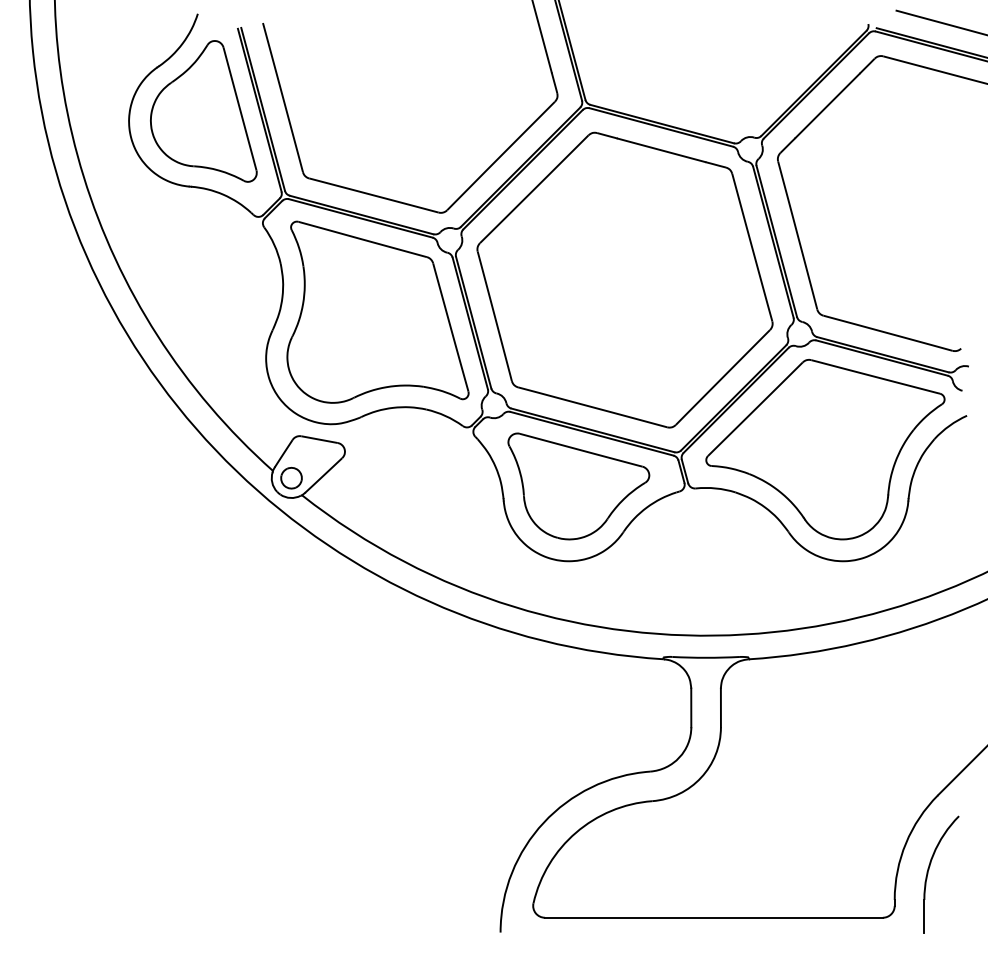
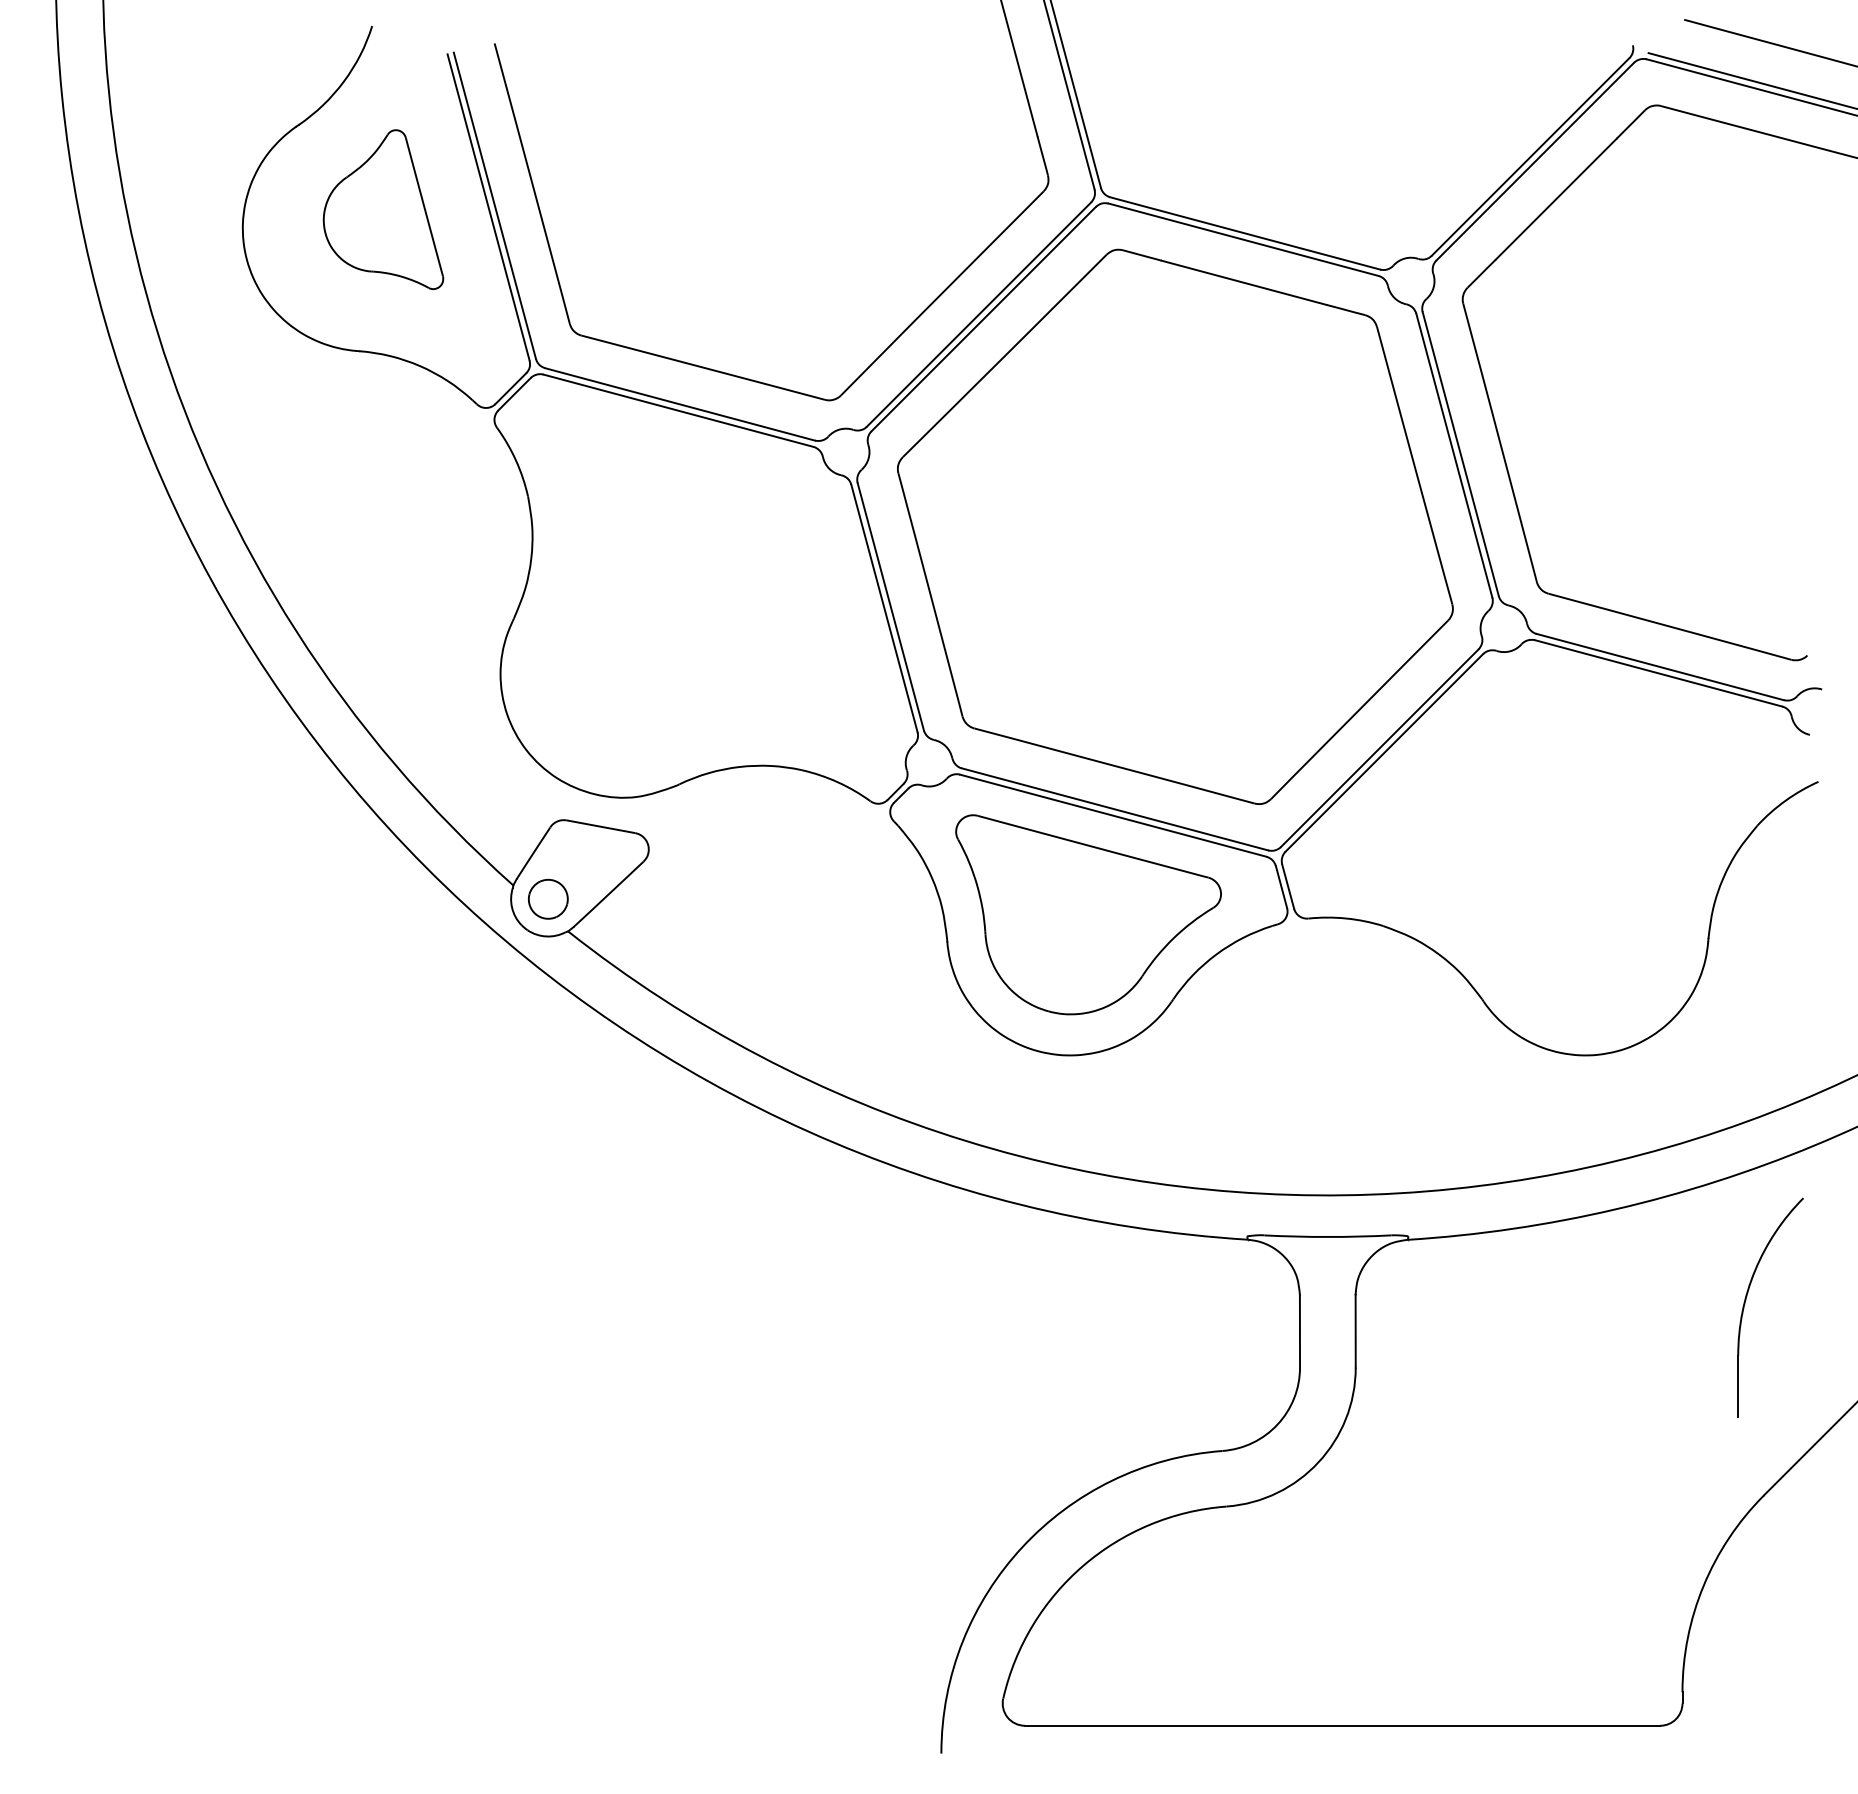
part: (203, 111) -> (382, 209), size x0.6
part: (377, 311) -> (709, 585), removed
part: (825, 449) -> (1552, 845), removed
part: (929, 869) -> (1747, 1298), moved

